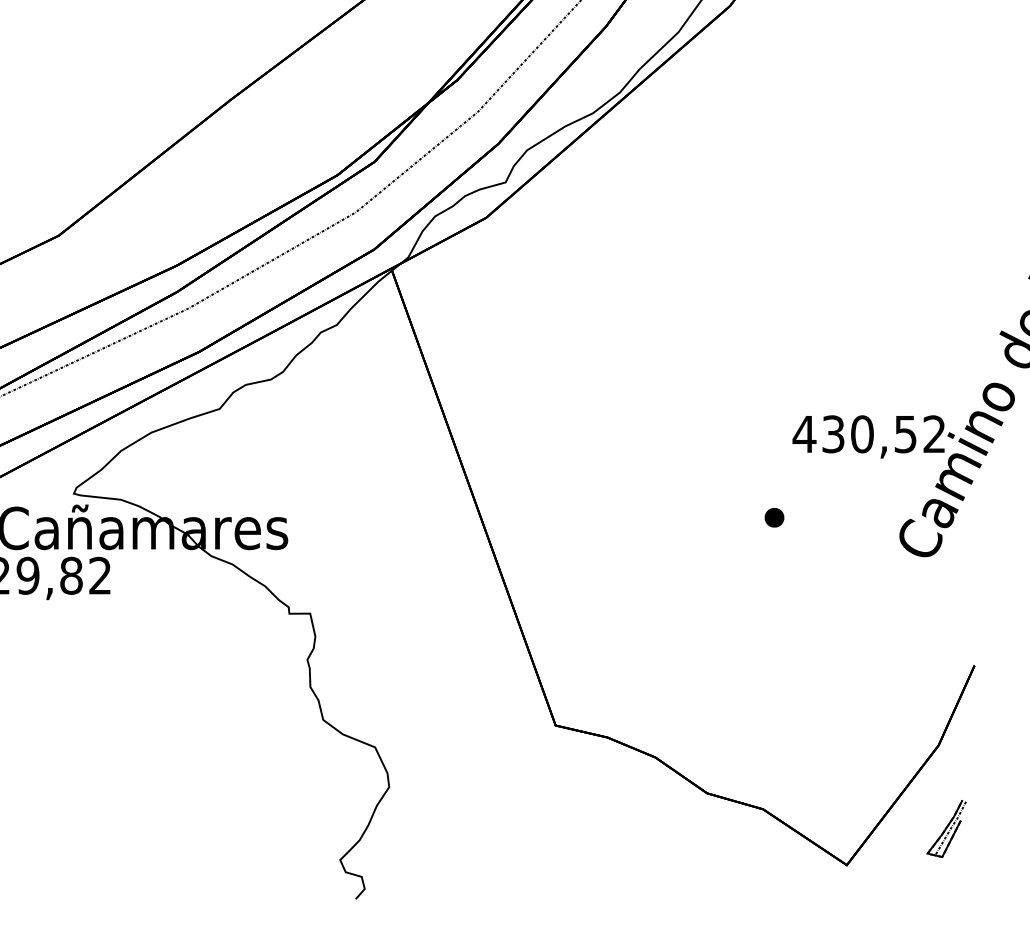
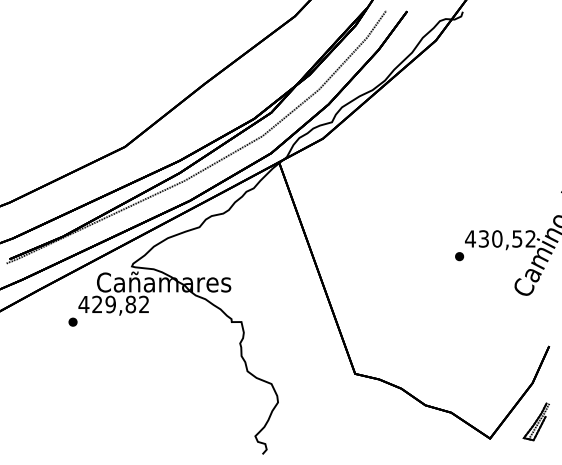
part: (774, 517) -> (459, 256), moved
part: (944, 828) -> (535, 421), size x1.43

